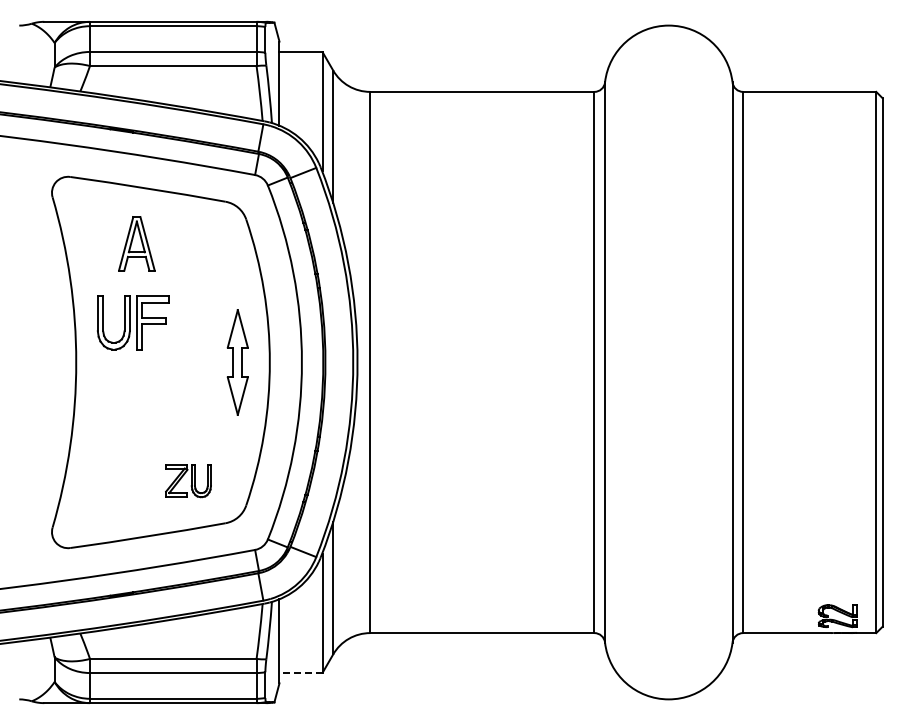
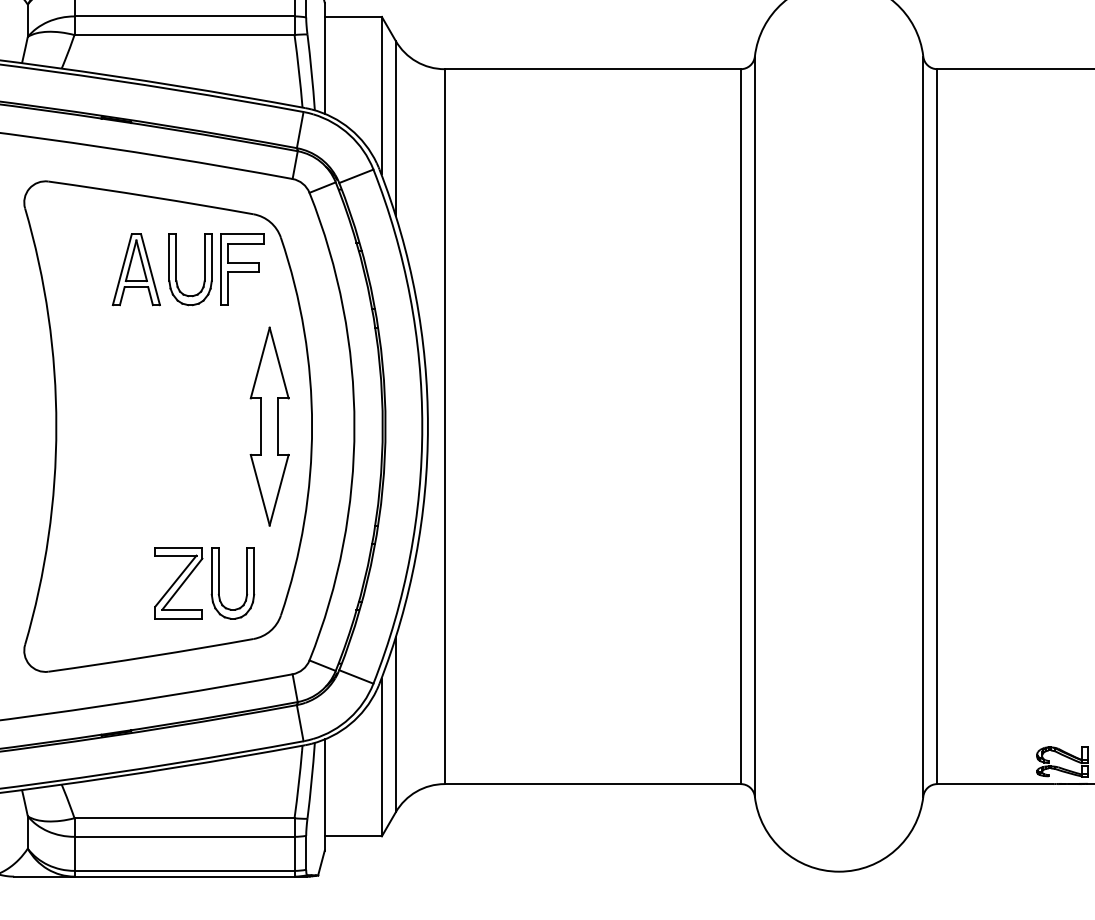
part: (133, 322) -> (216, 269), moved
part: (237, 362) -> (269, 426), size x1.43
part: (188, 480) -> (204, 582), size x1.67
line: (301, 672) -> (353, 836), dashed -> solid

